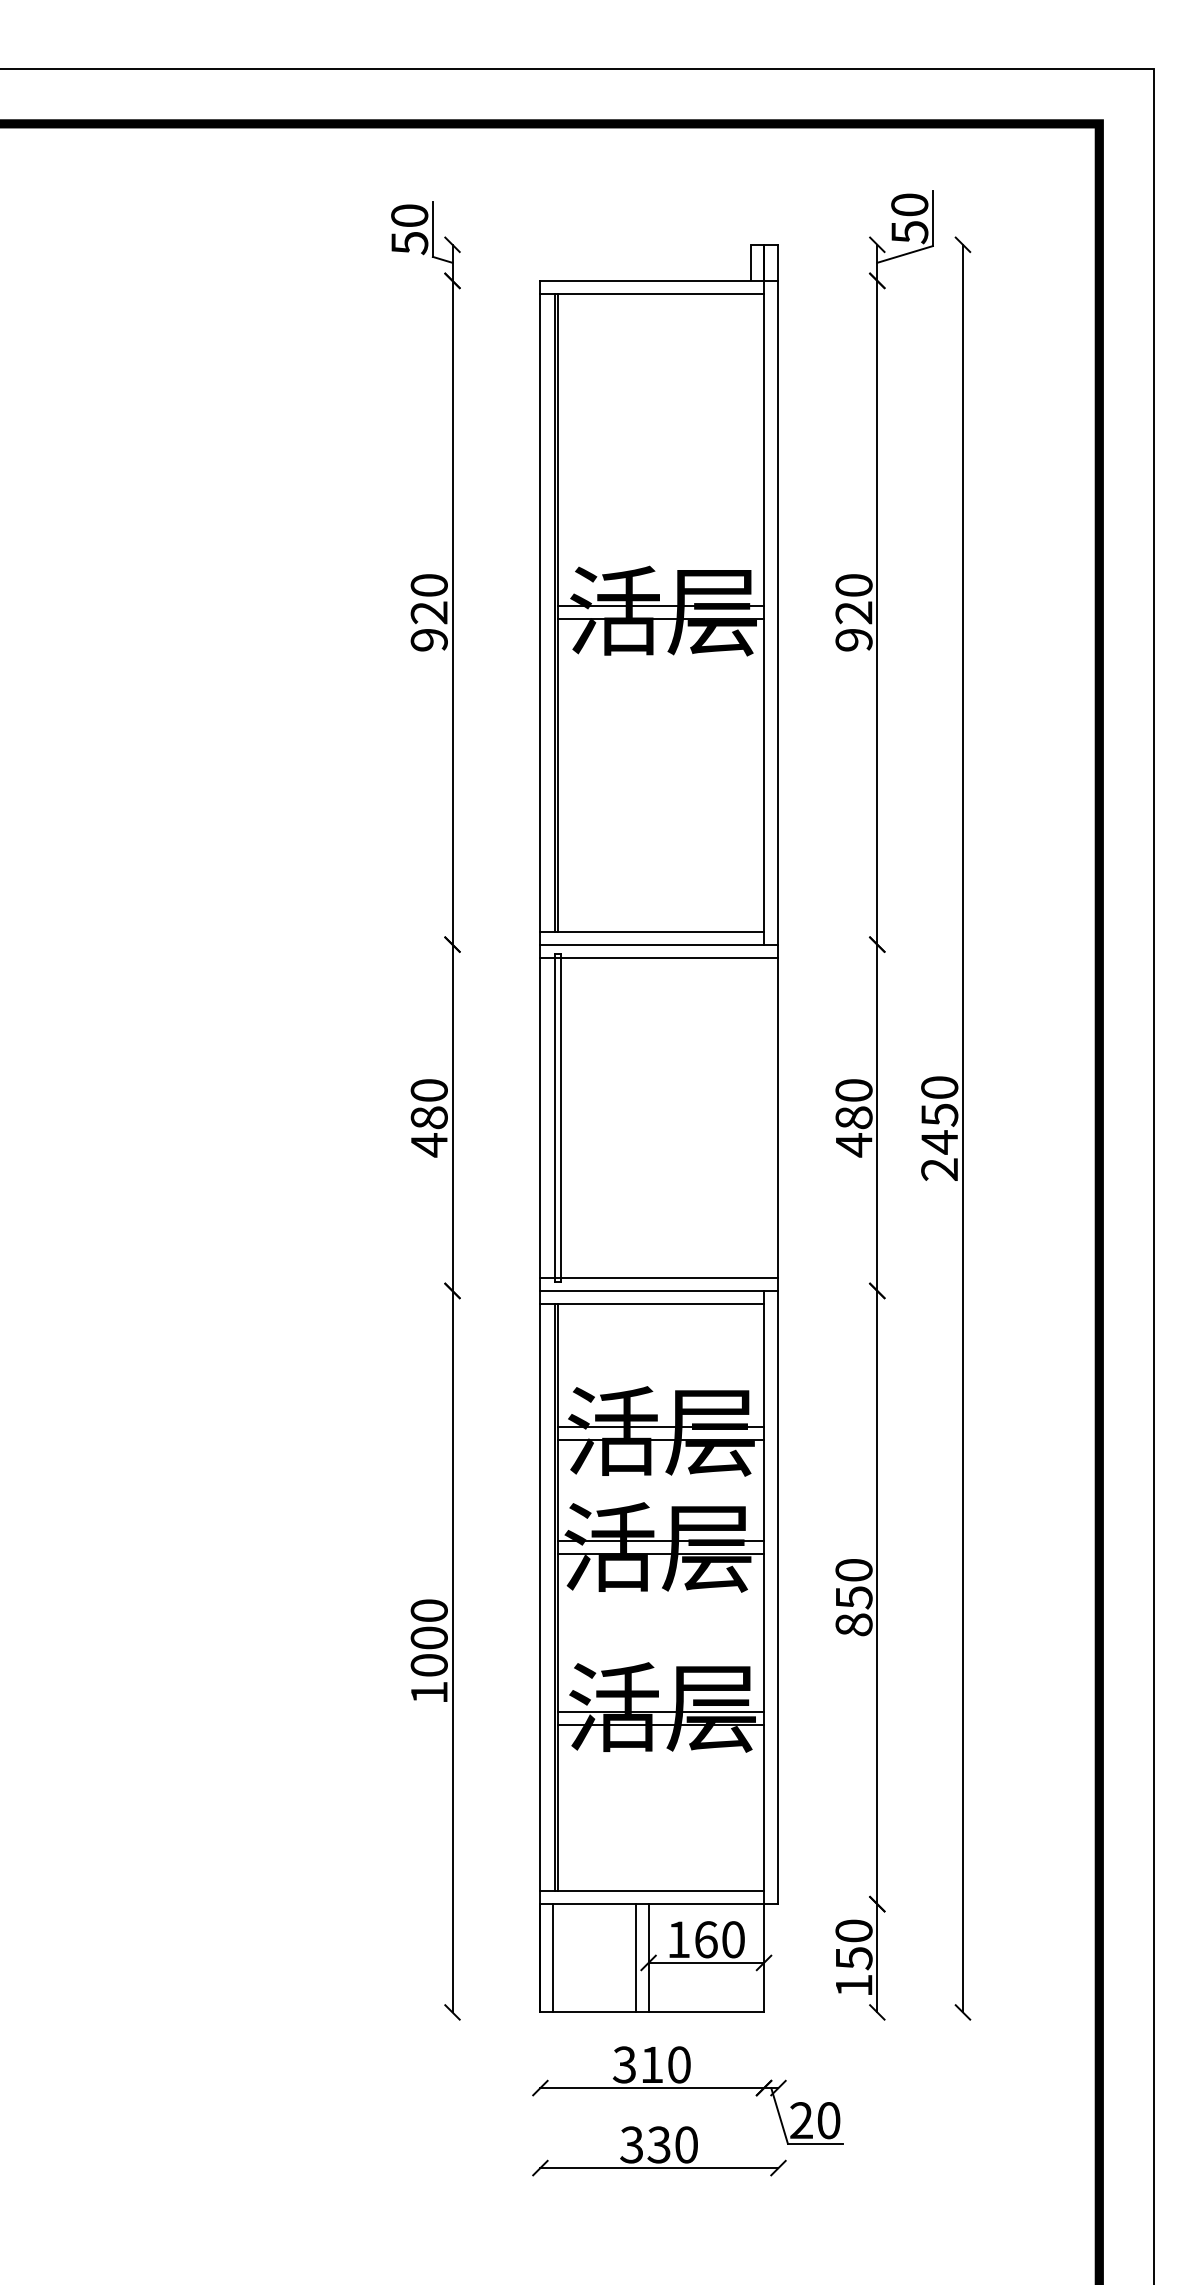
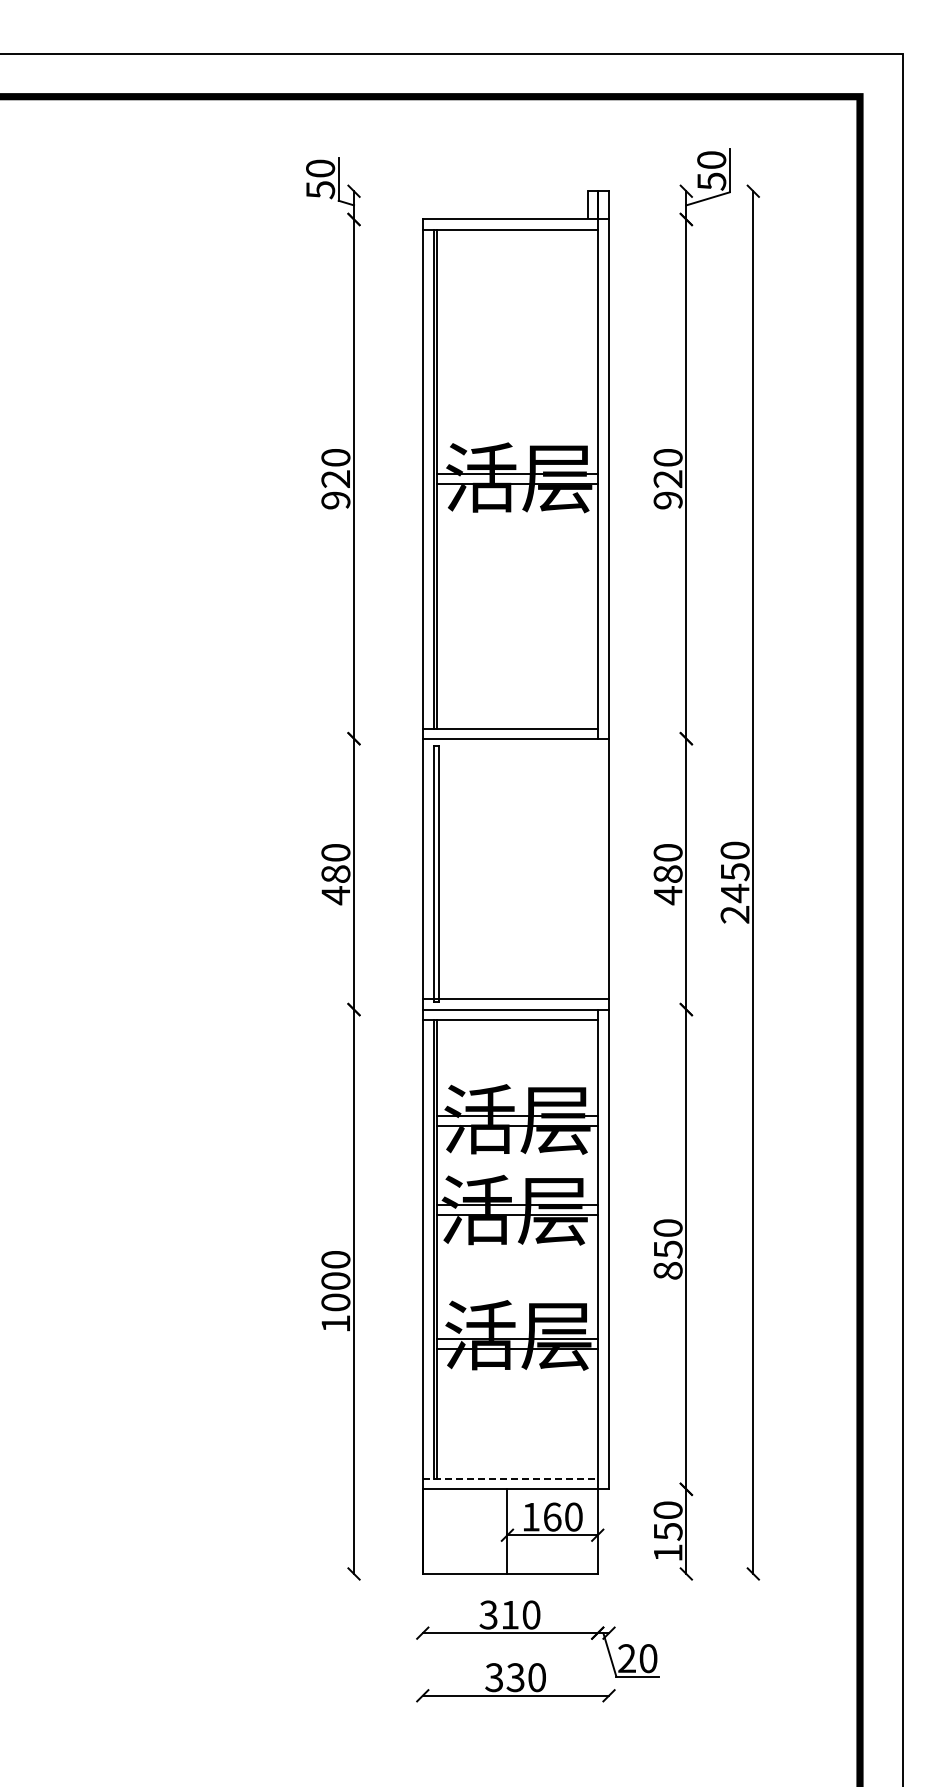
line: (658, 957) -> (515, 748), removed
line: (652, 1891) -> (510, 1479), solid -> dashed
line: (552, 1958) -> (432, 1531), removed
line: (635, 1958) -> (497, 1531), removed

